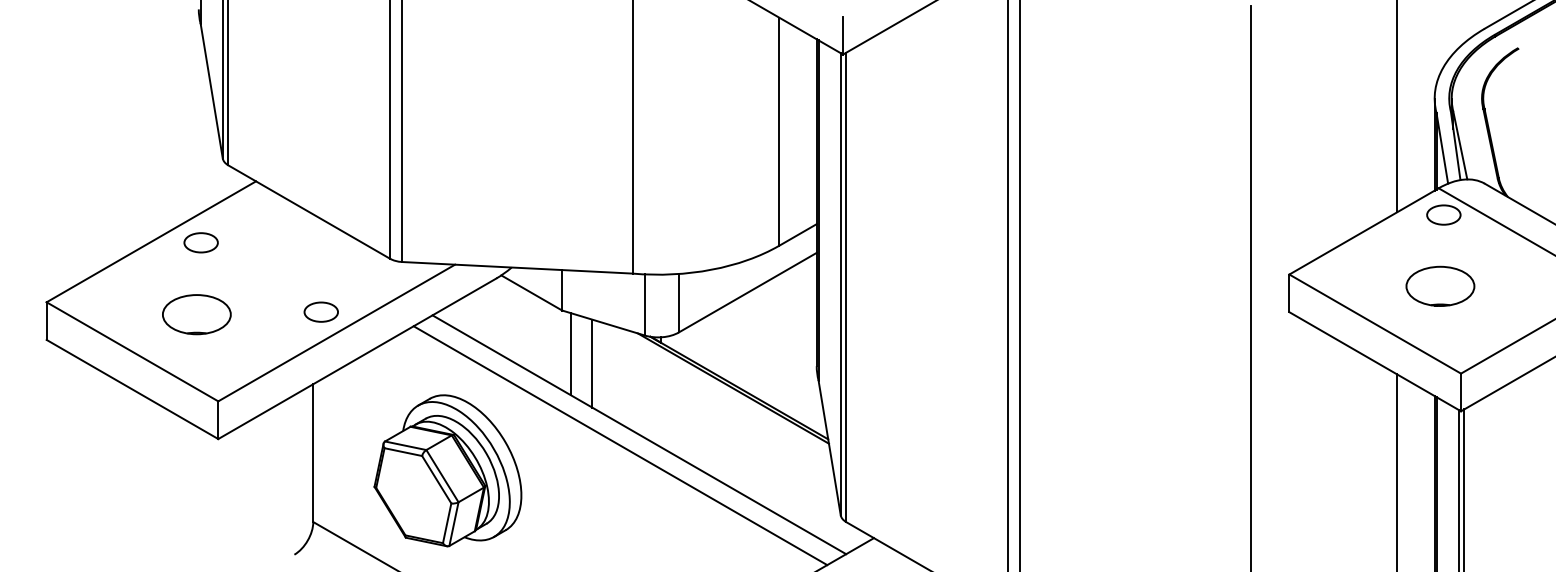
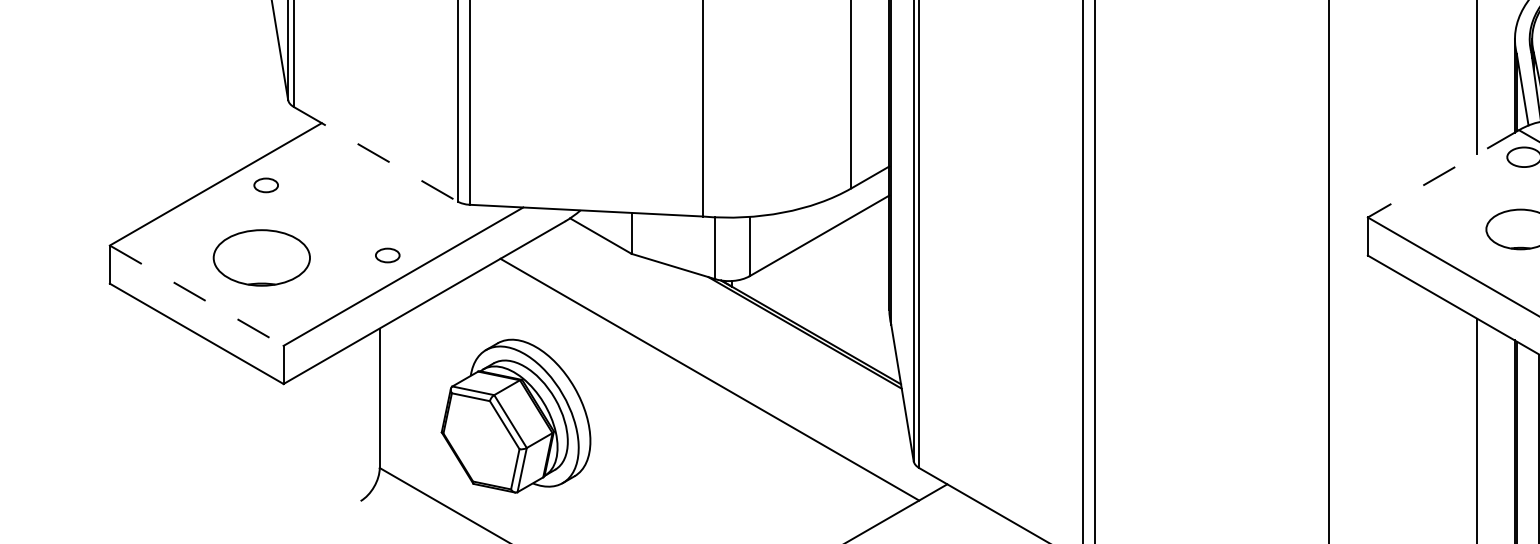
line: (309, 212) -> (375, 154), solid -> dashed
line: (1363, 231) -> (1442, 173), solid -> dashed
part: (200, 242) -> (265, 185), size x0.7
part: (320, 311) -> (387, 254), size x0.7
part: (196, 314) -> (261, 257), size x1.4
line: (132, 352) -> (196, 296), solid -> dashed
line: (570, 354) -> (640, 298), removed
line: (592, 363) -> (662, 307), removed
line: (620, 445) -> (690, 390), removed

